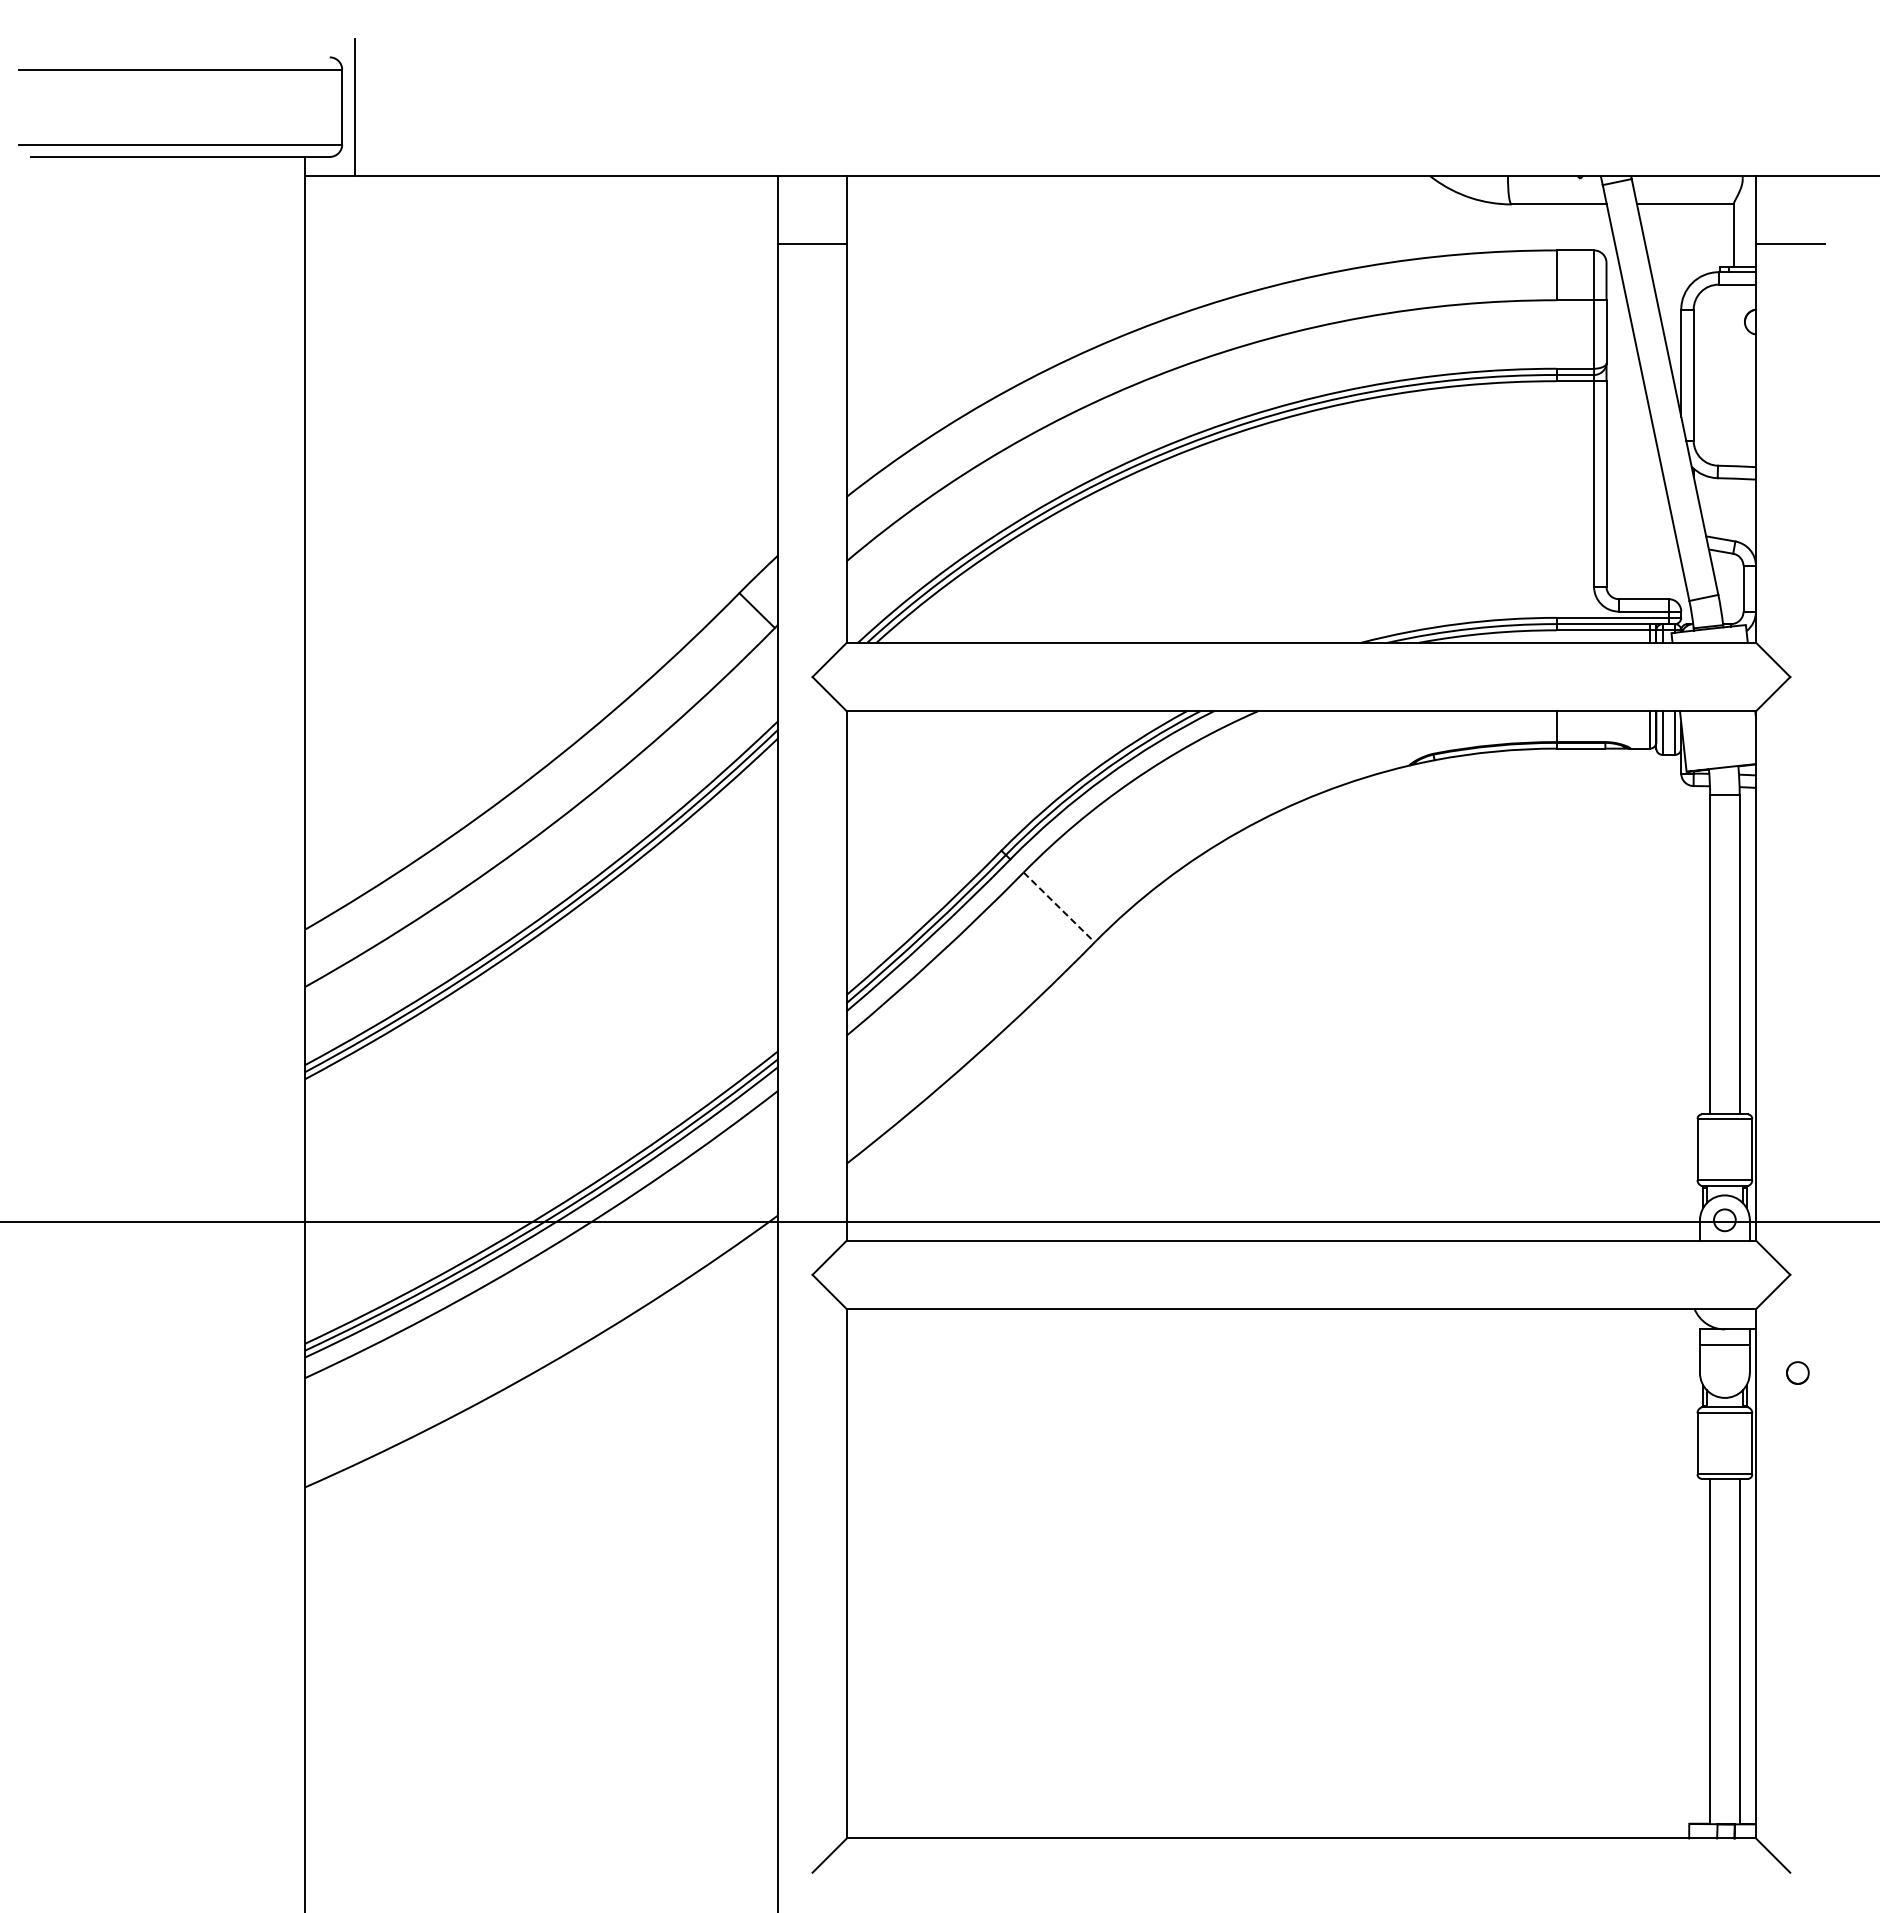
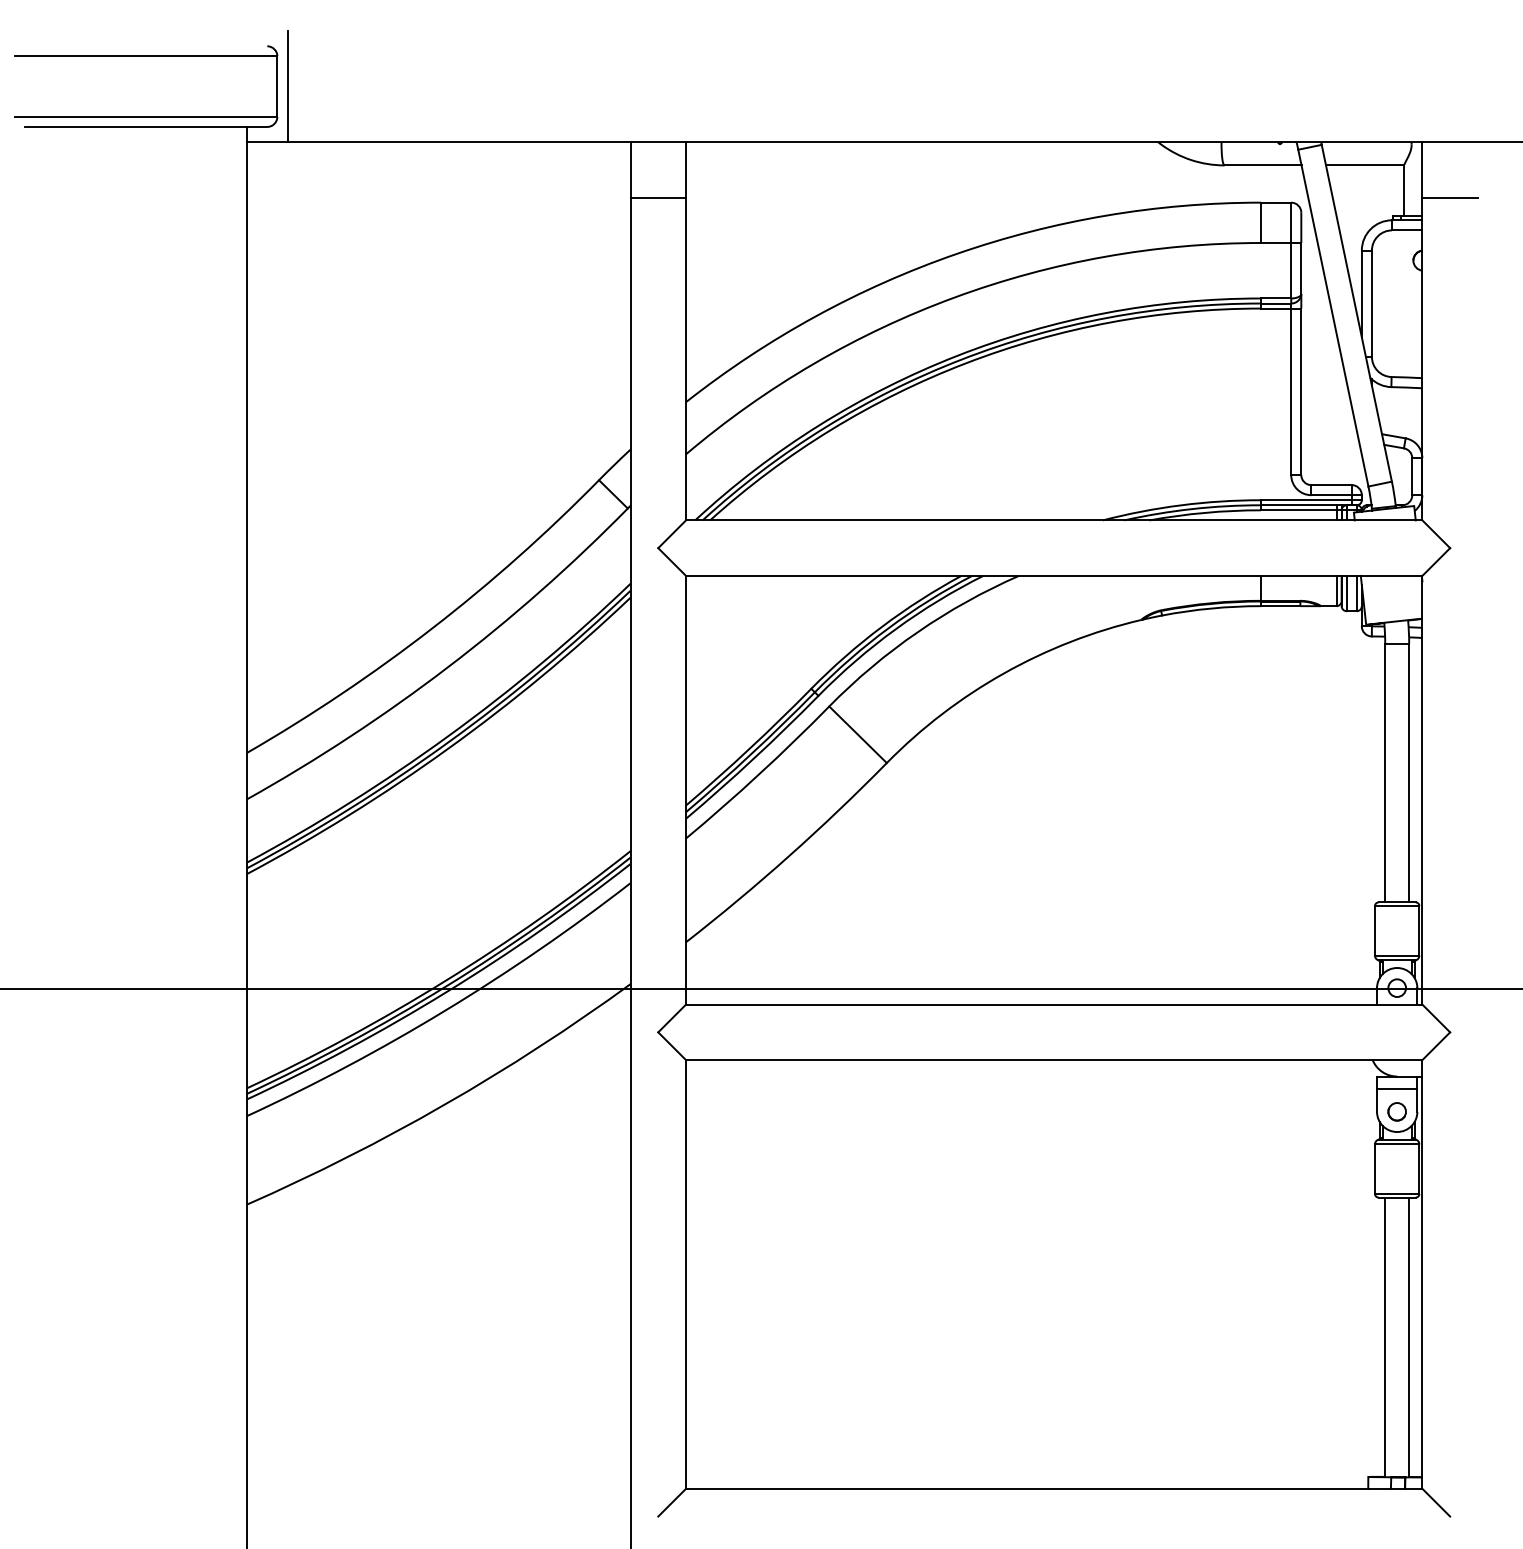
line: (1059, 907) -> (858, 734), dashed -> solid
circle: (1797, 1372) -> (1396, 1111), moved

